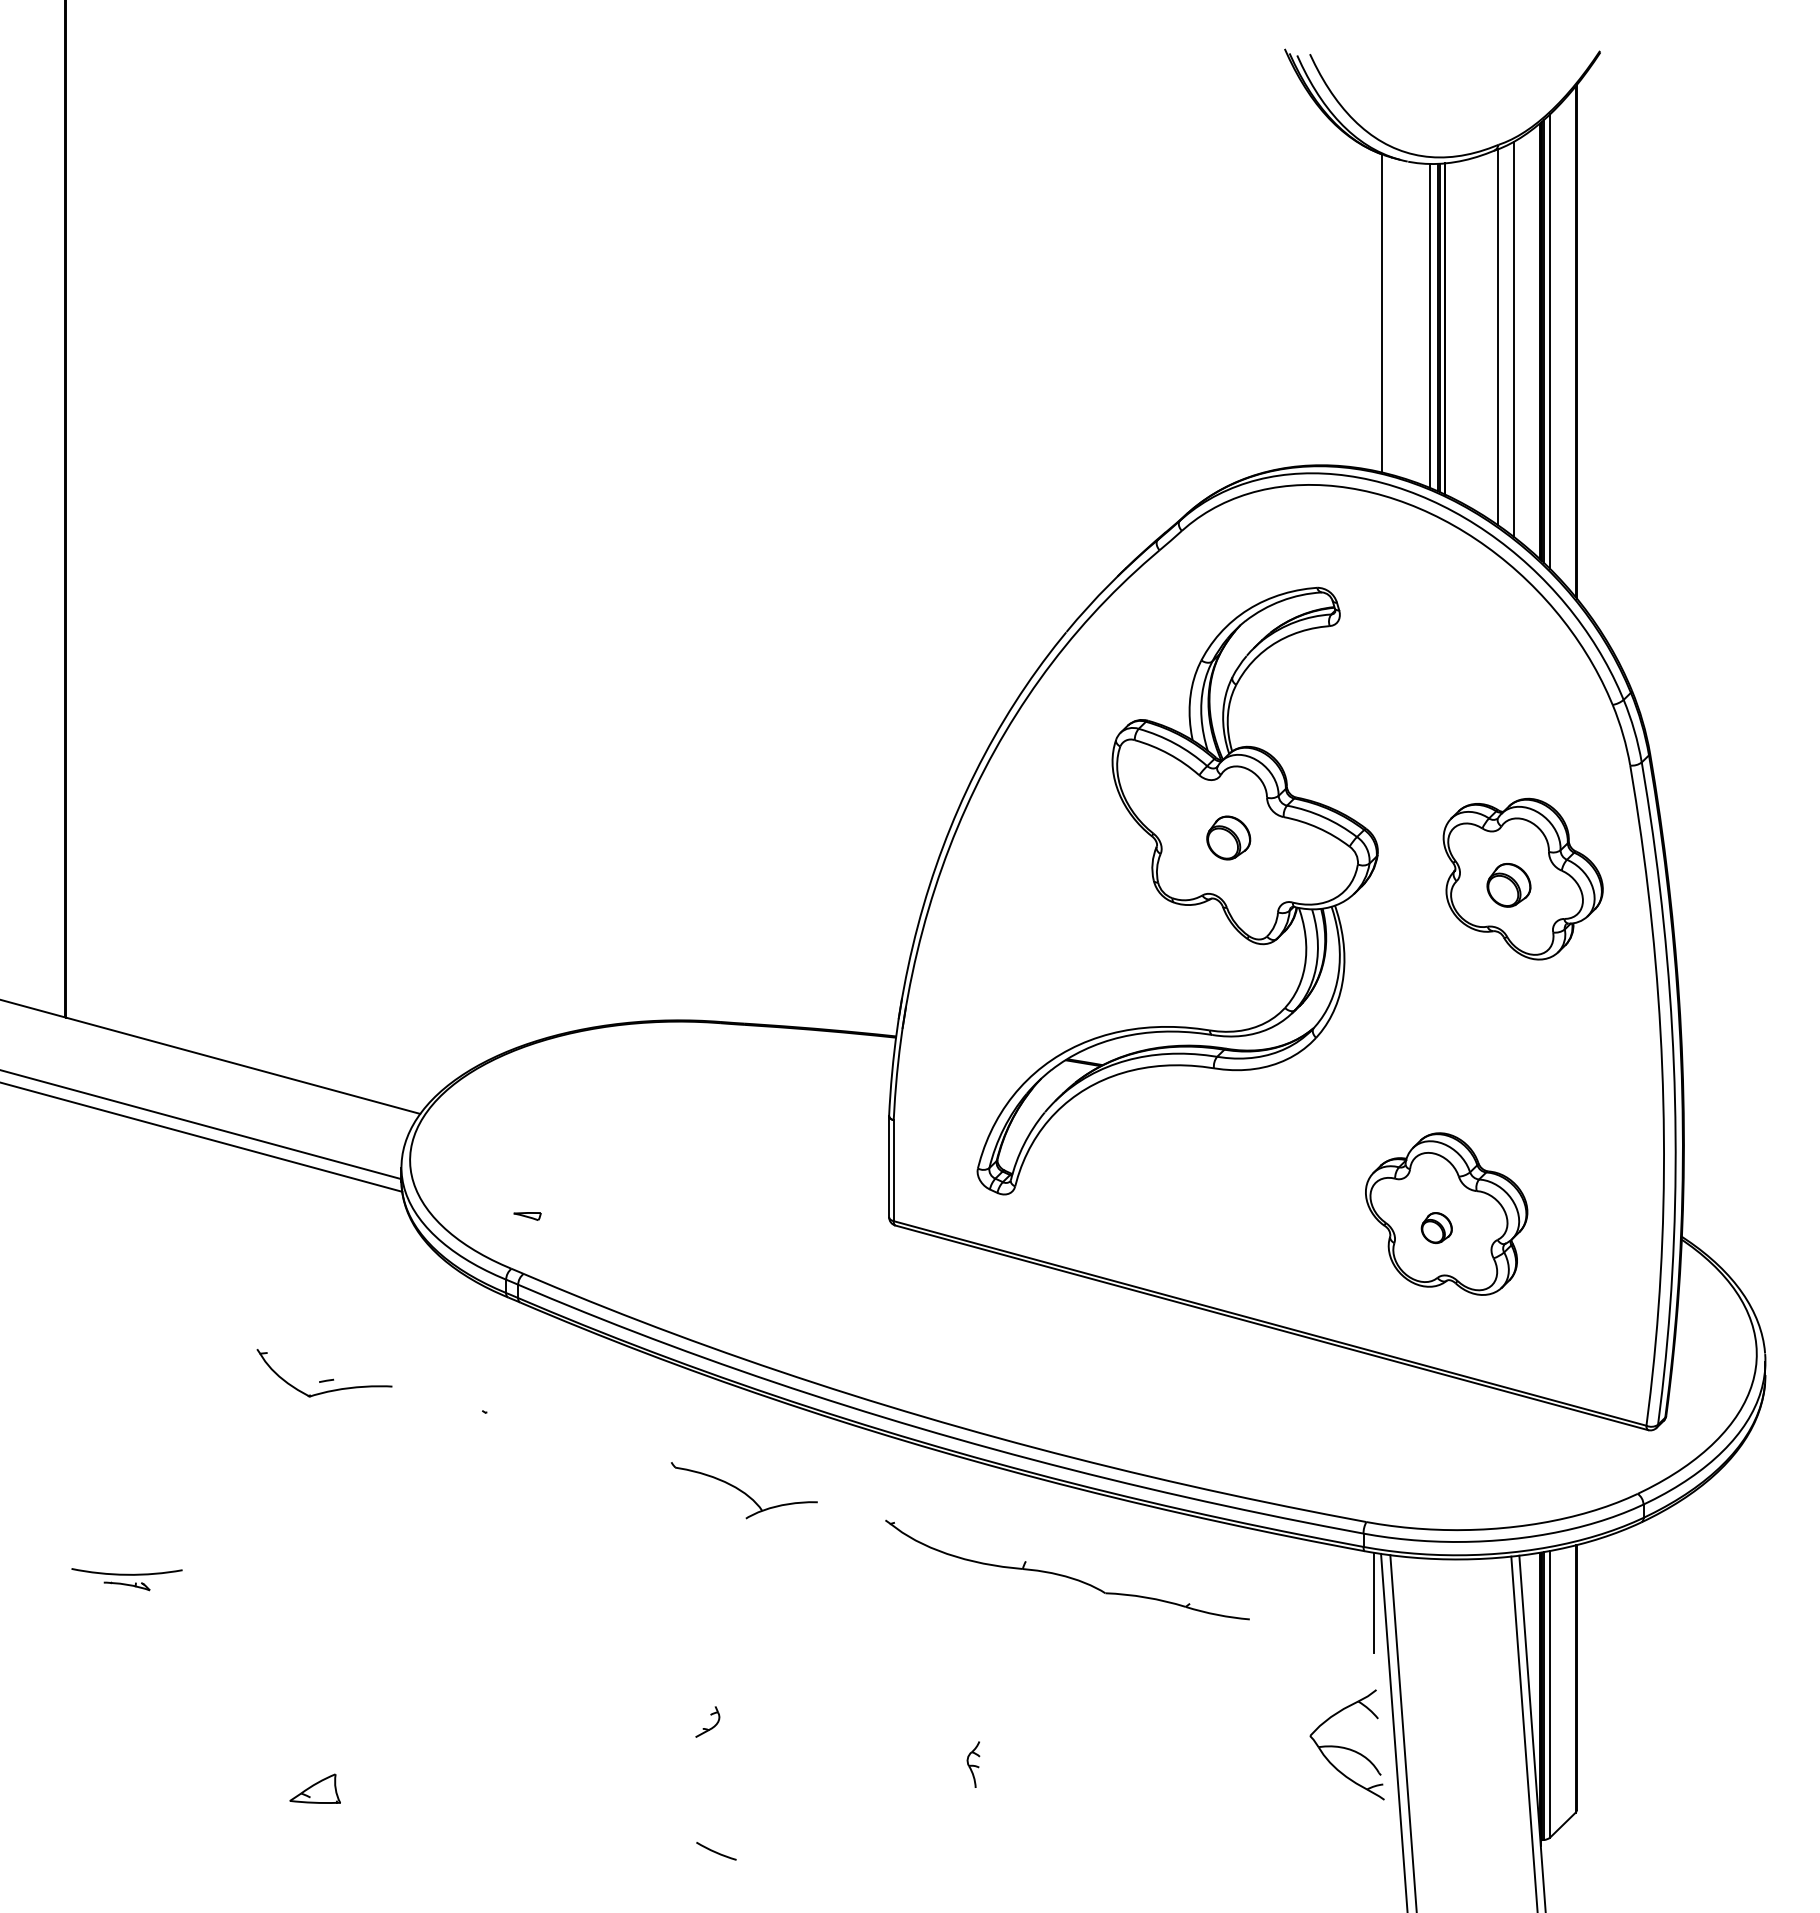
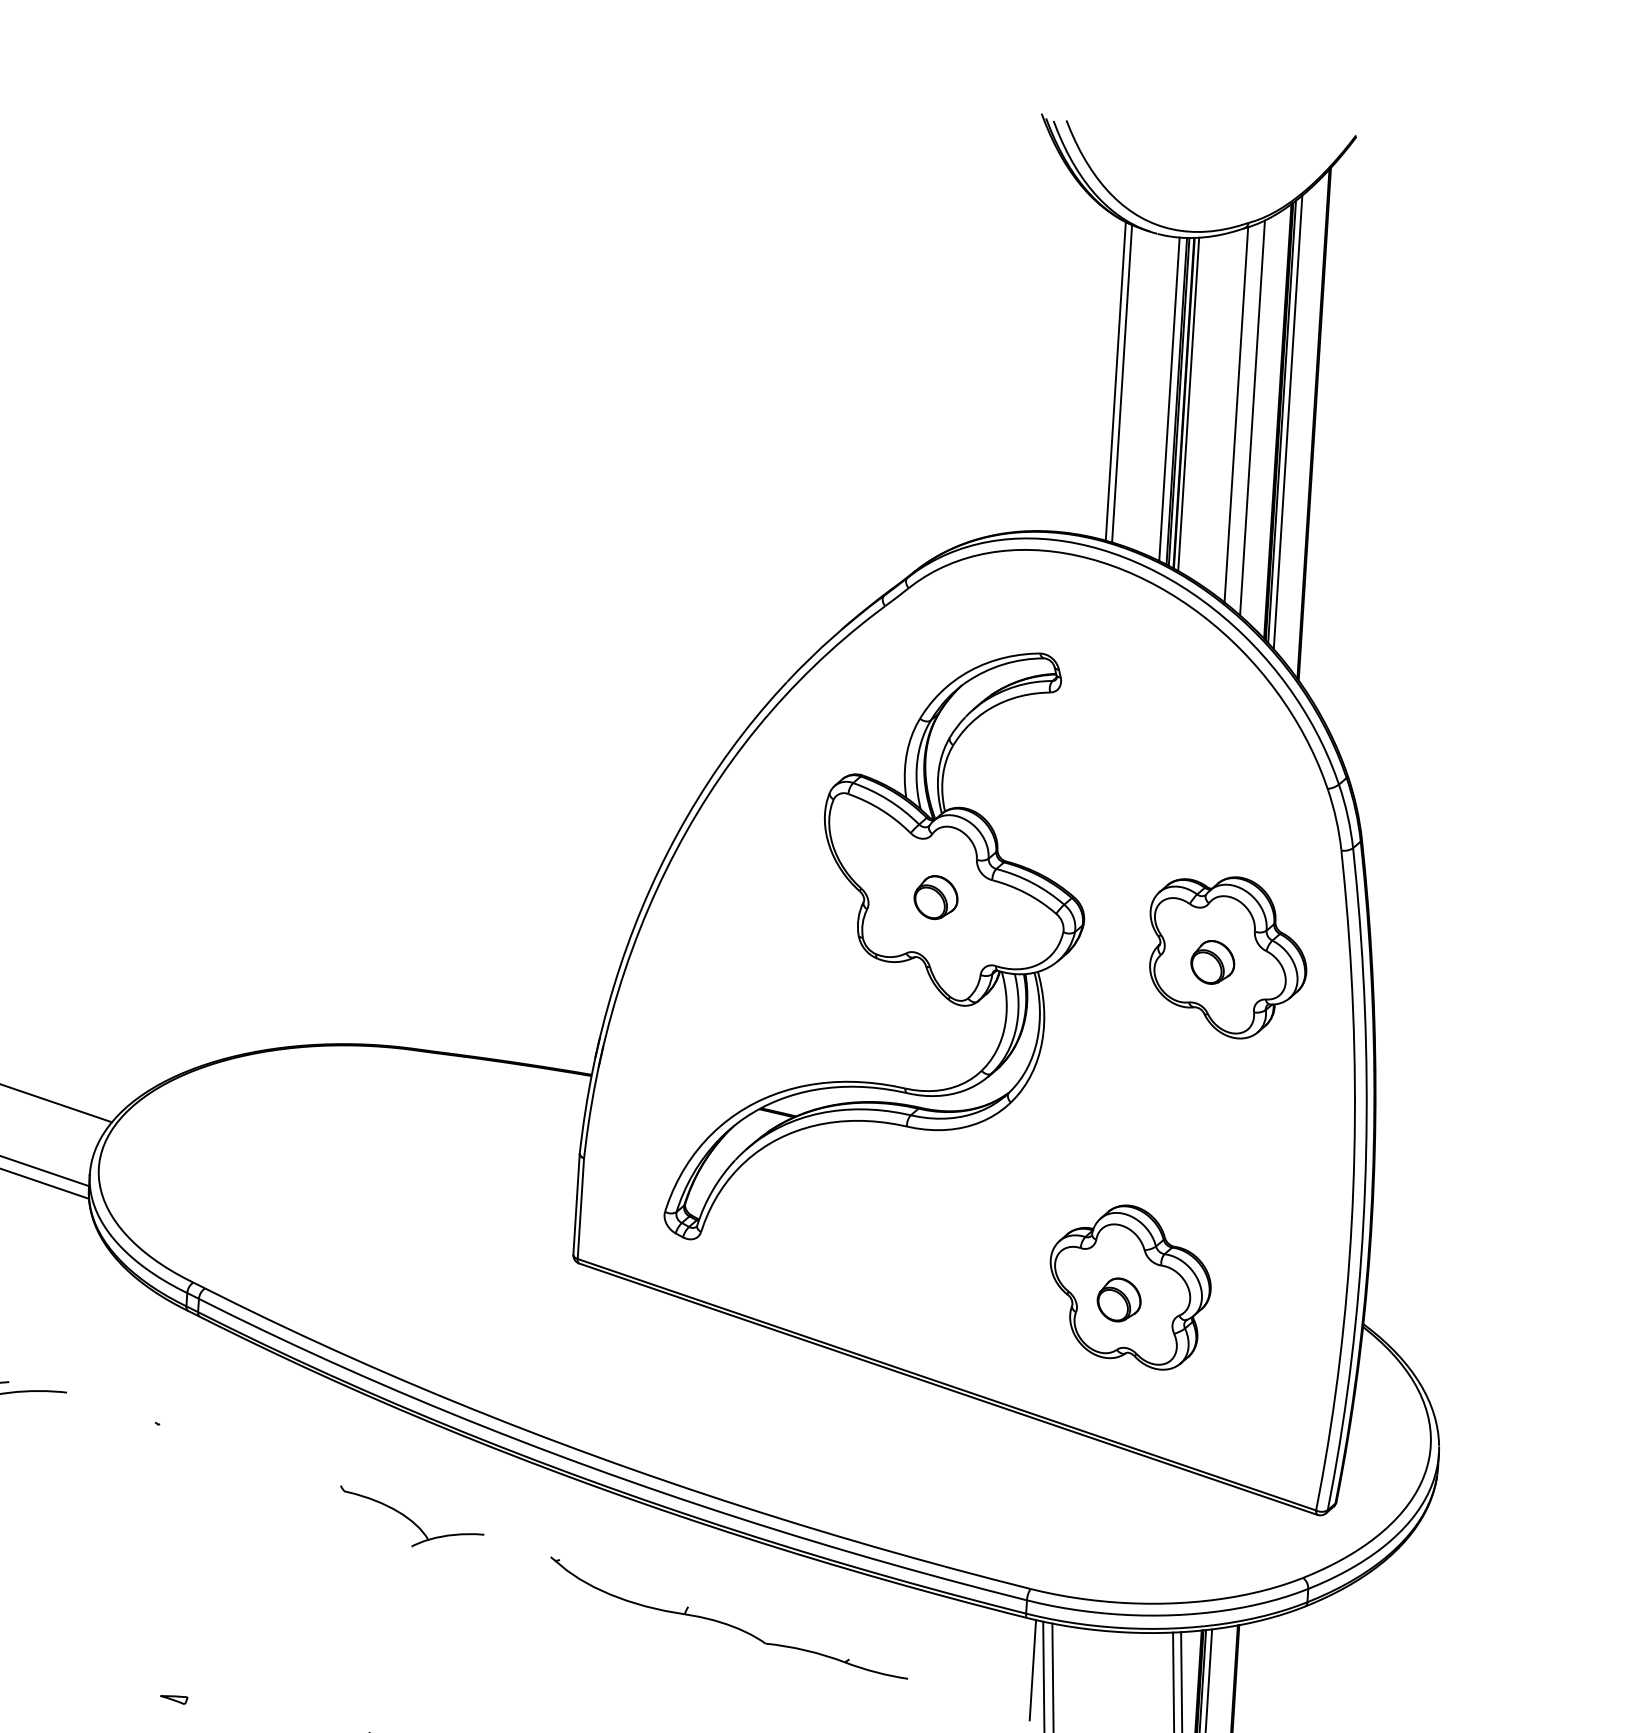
line: (1375, 311) -> (1115, 381), added
line: (1449, 329) -> (1188, 404), added
part: (527, 1216) -> (174, 1699), moved
part: (1436, 1227) -> (1119, 1299), size x1.43

